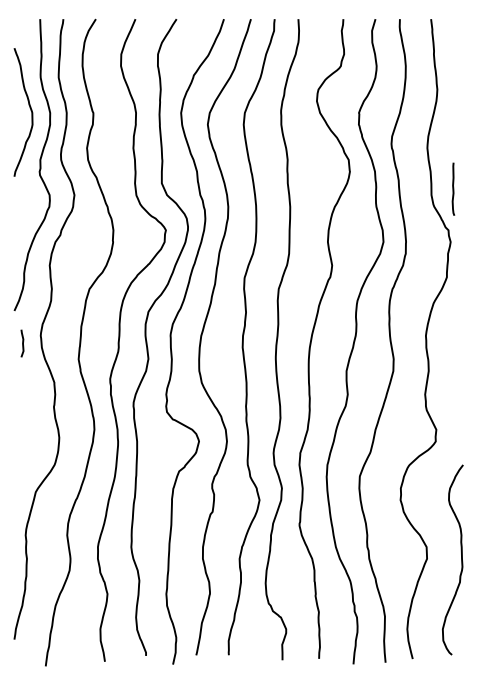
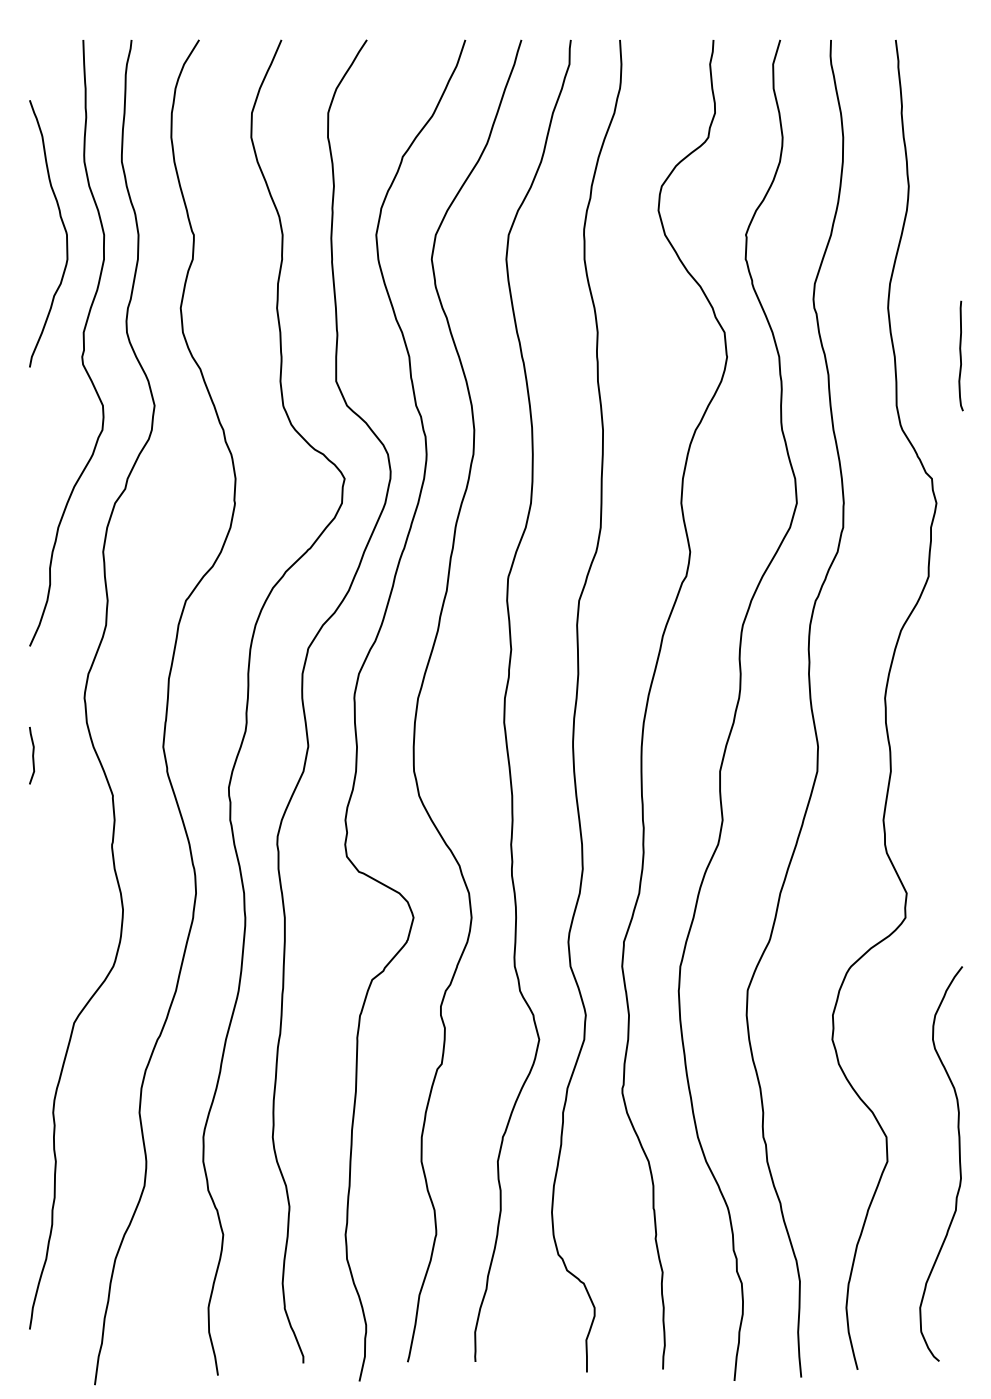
curve: (453, 188) -> (961, 354), moved
curve: (22, 343) -> (32, 755), moved

